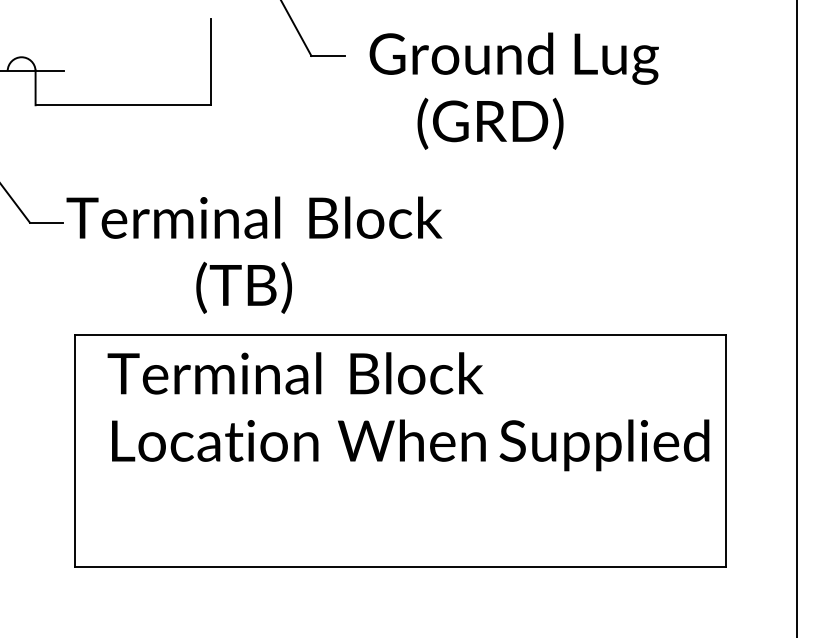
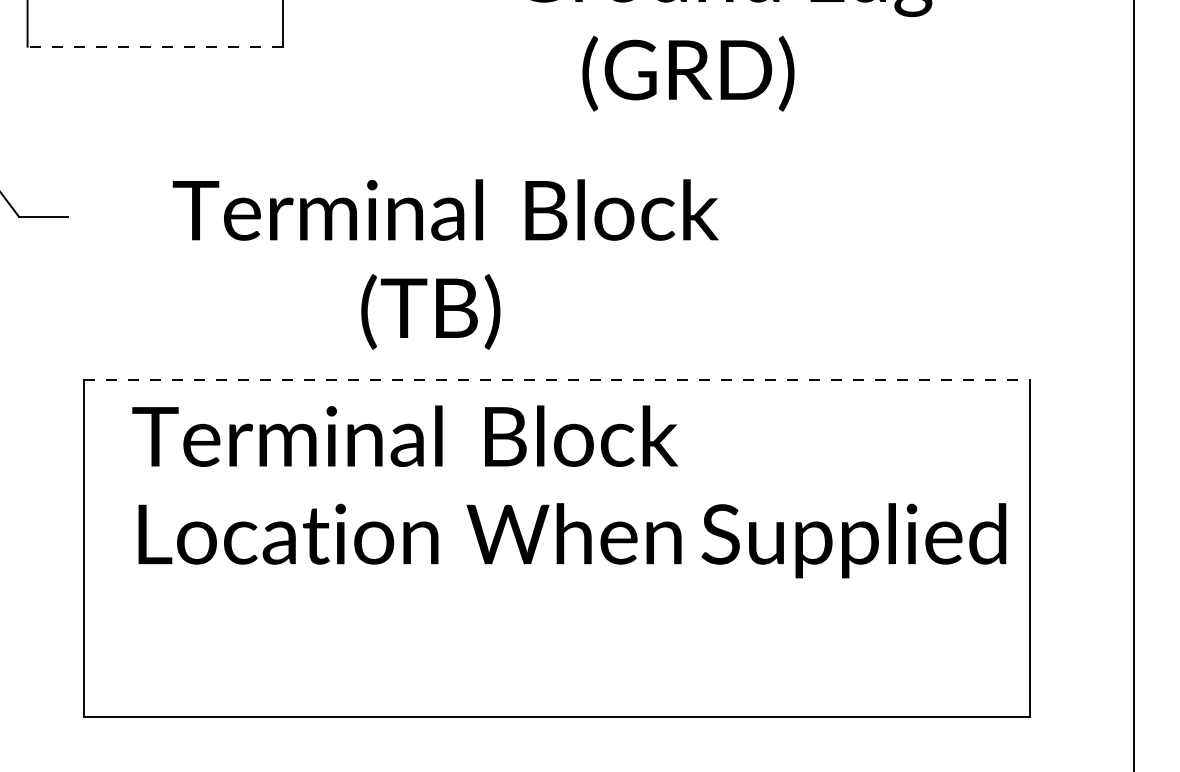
line: (123, 105) -> (155, 47), solid -> dashed
text: (254, 254) -> (445, 263), moved
line: (400, 334) -> (557, 379), solid -> dashed

